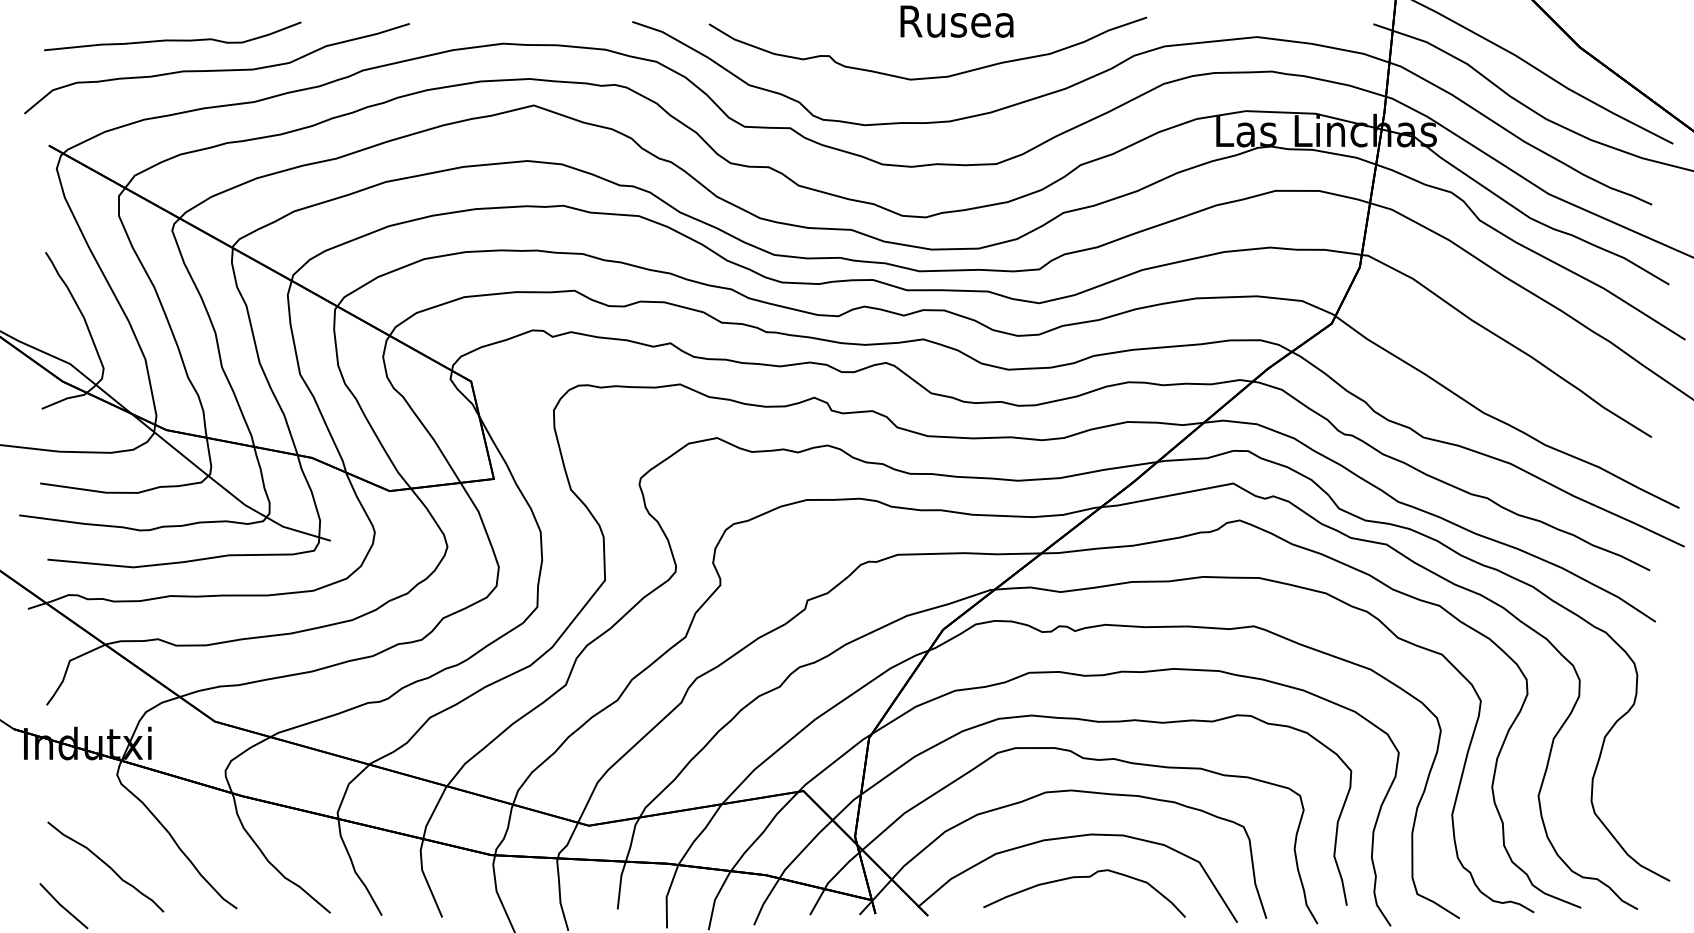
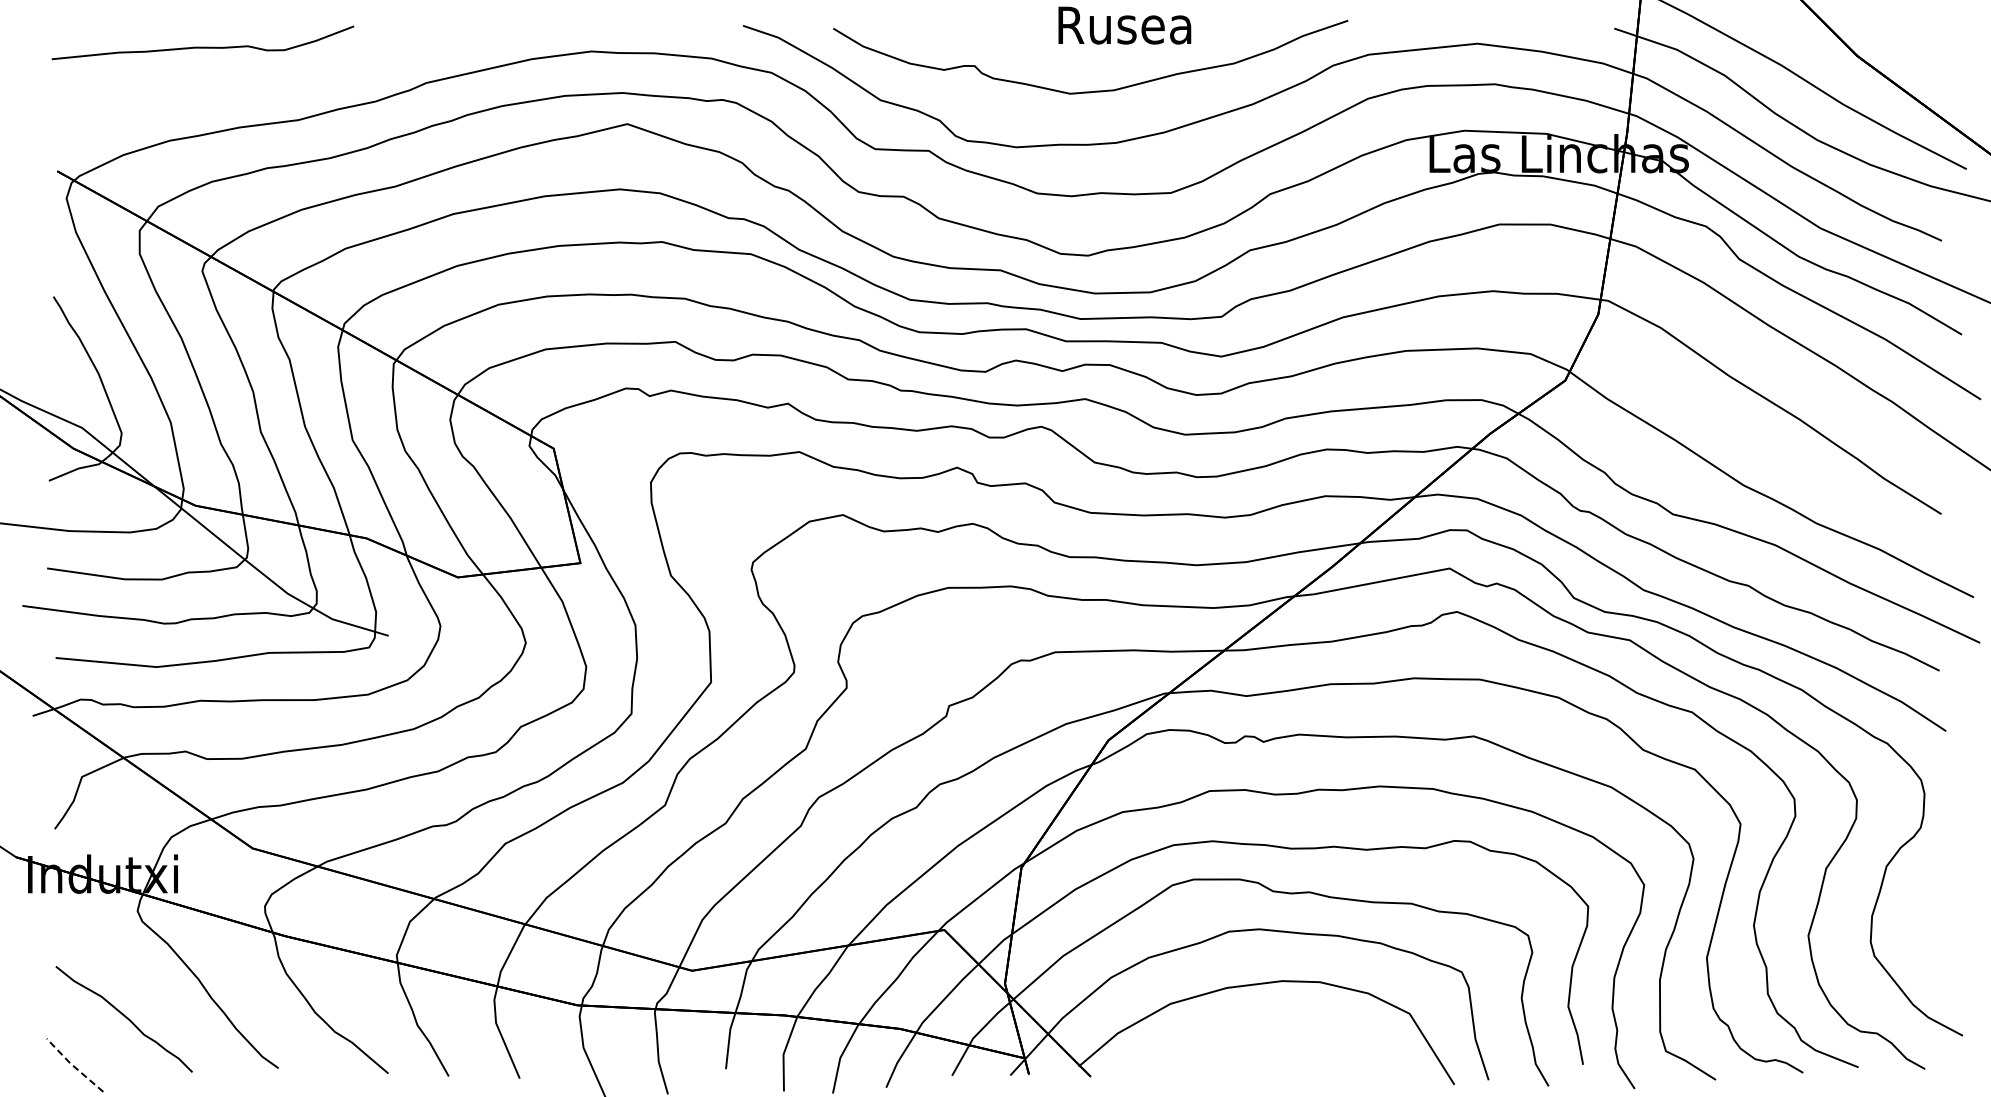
curve: (216, 70) -> (254, 82), removed
curve: (1084, 877) -> (1274, 1031), removed
line: (62, 906) -> (73, 1065), solid -> dashed

